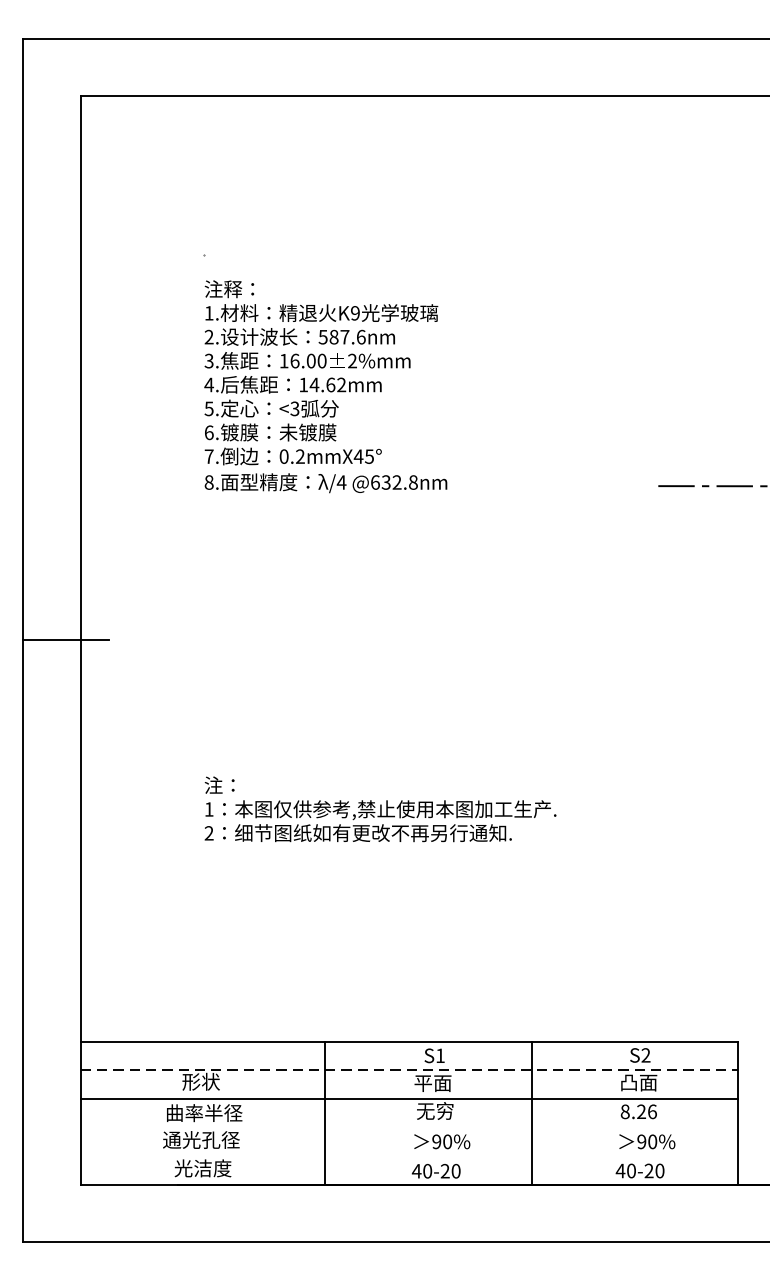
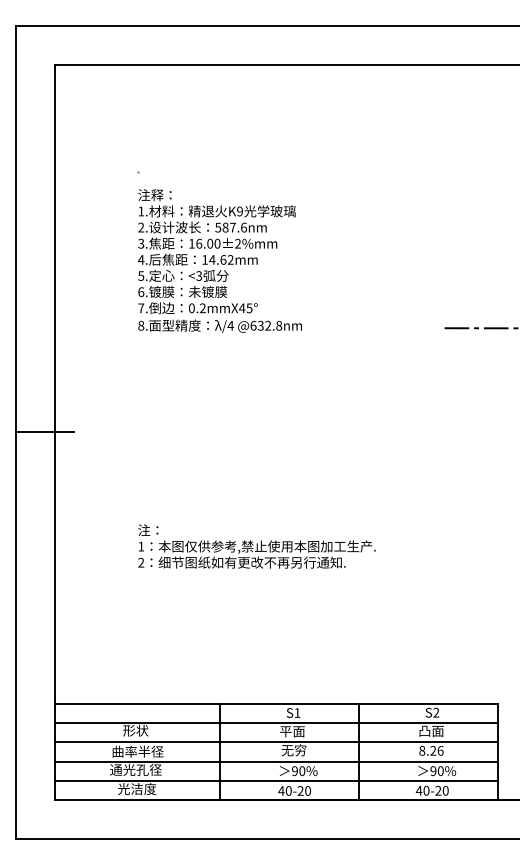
line: (409, 1069) -> (276, 722), dashed -> solid
line: (409, 1127) -> (276, 761), added
line: (409, 1155) -> (276, 780), added

